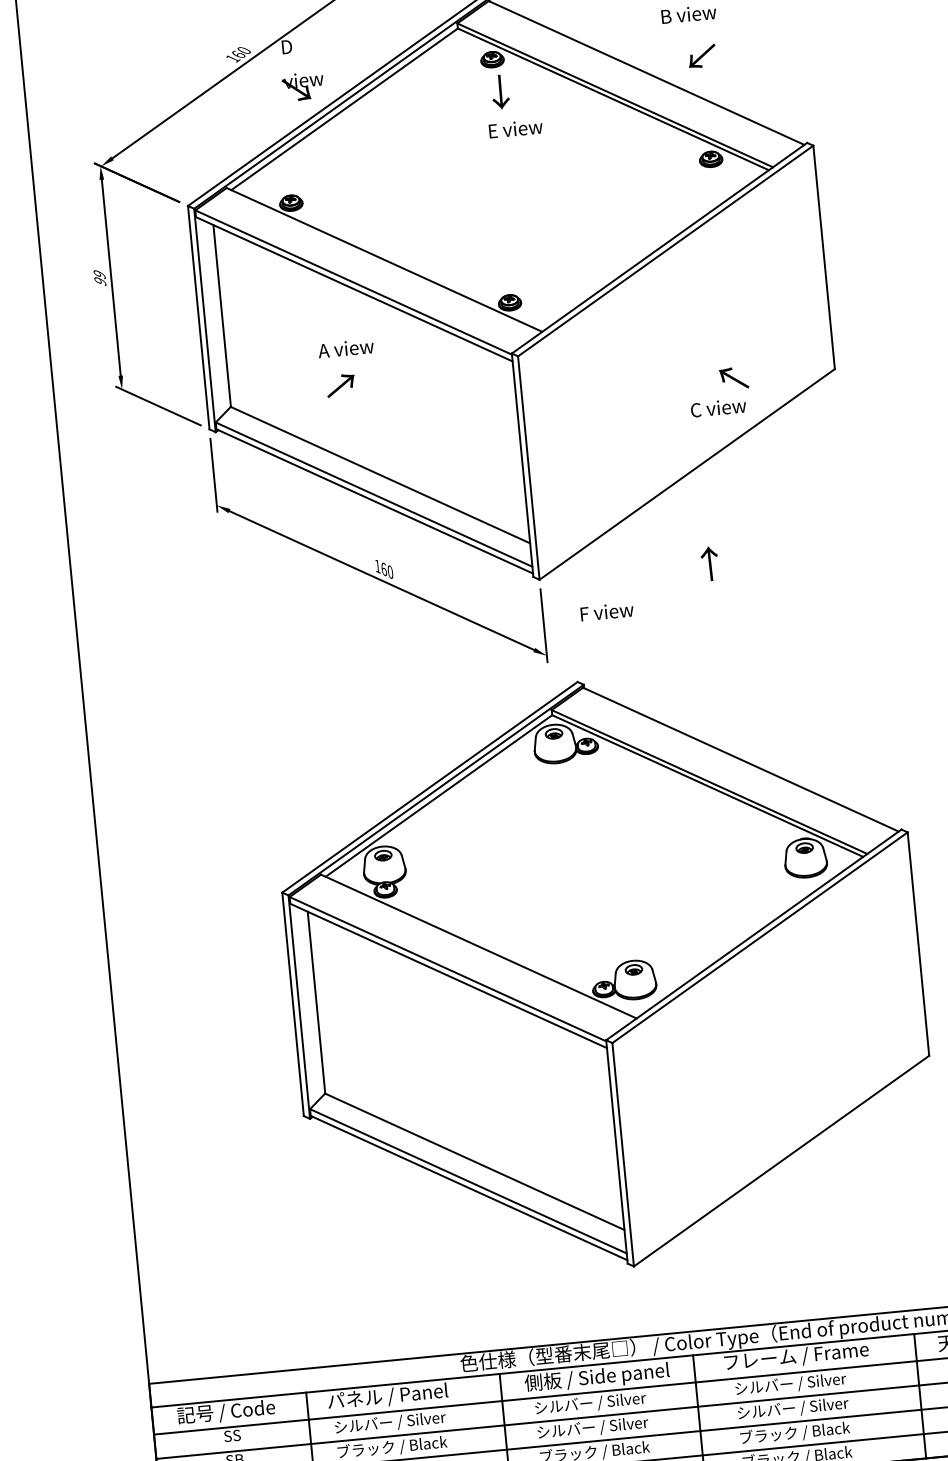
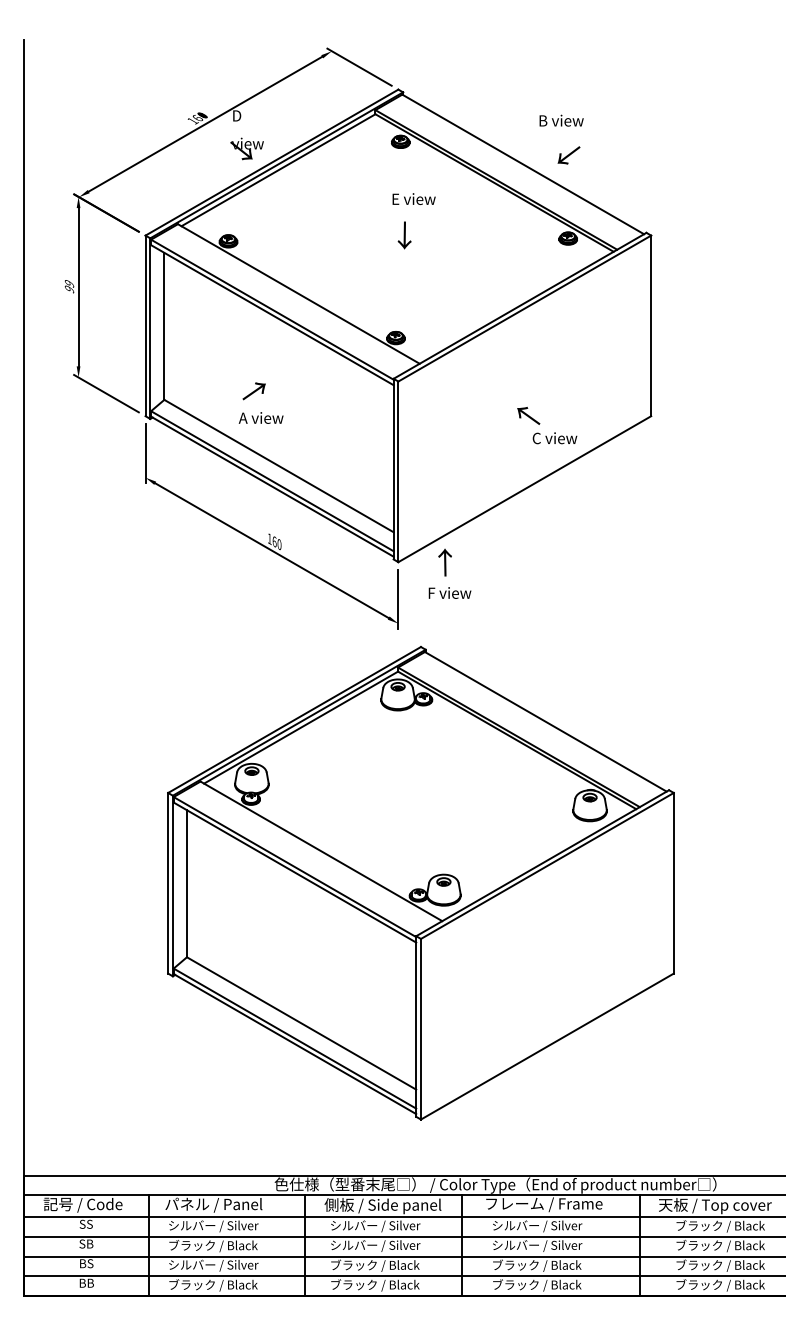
text: (500, 92) -> (404, 235), moved
text: (345, 347) -> (260, 417), moved
text: (733, 377) -> (528, 415), moved
text: (709, 563) -> (444, 562), moved

